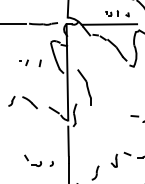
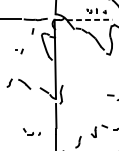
line: (109, 24) -> (89, 19), solid -> dashed
line: (39, 63) -> (32, 31), moved
part: (84, 87) -> (69, 71), removed
part: (38, 160) -> (31, 131), size x0.7

